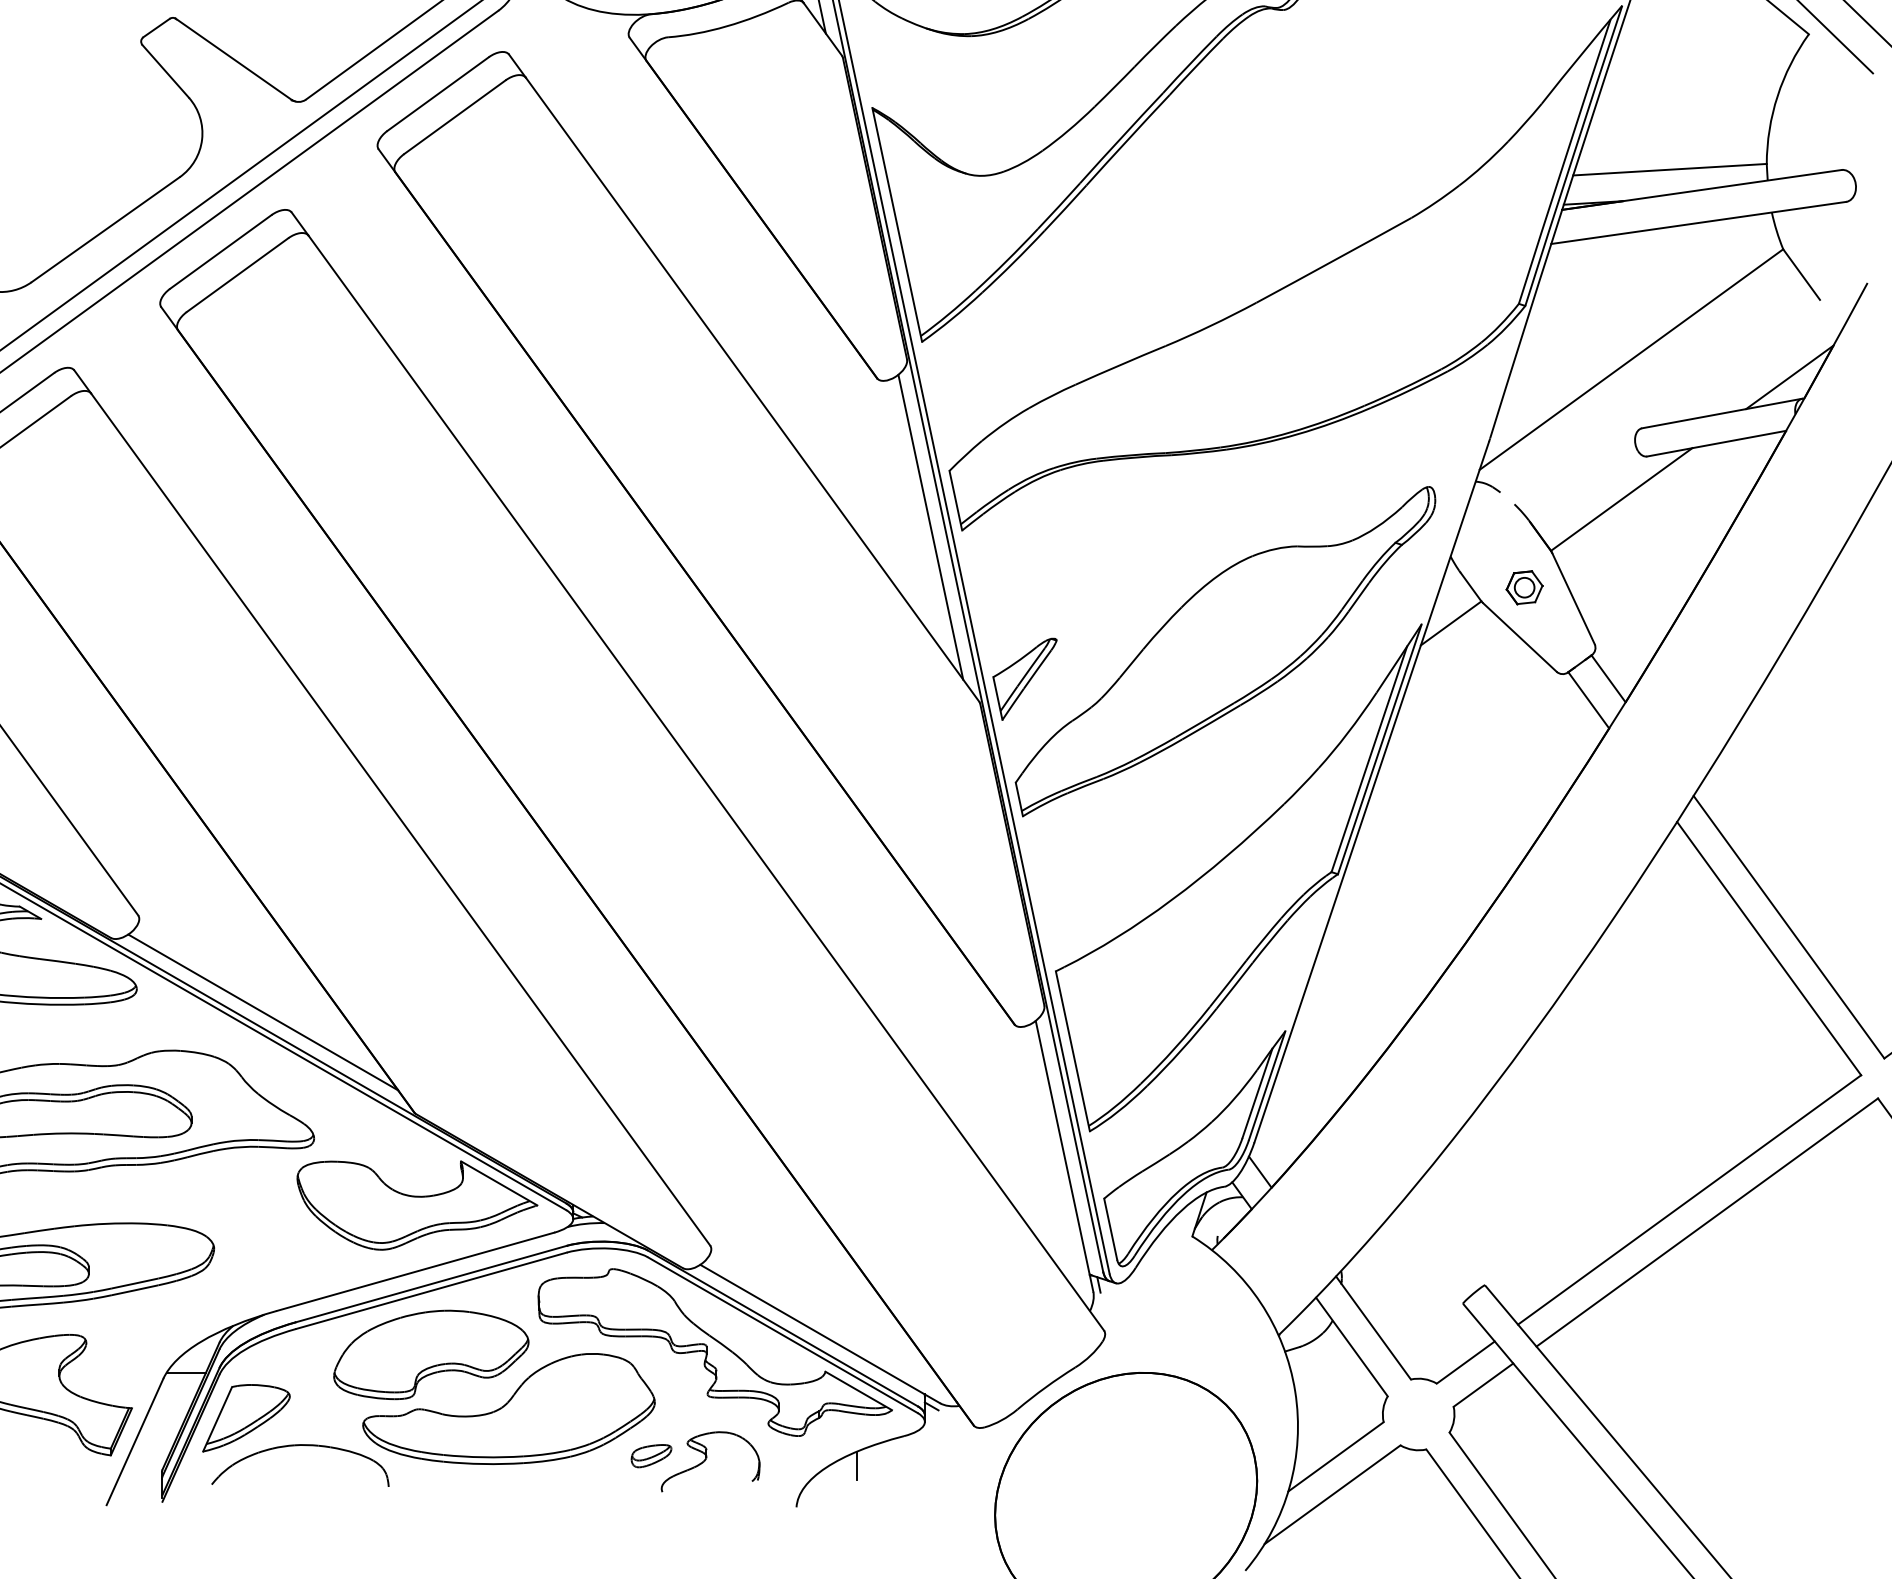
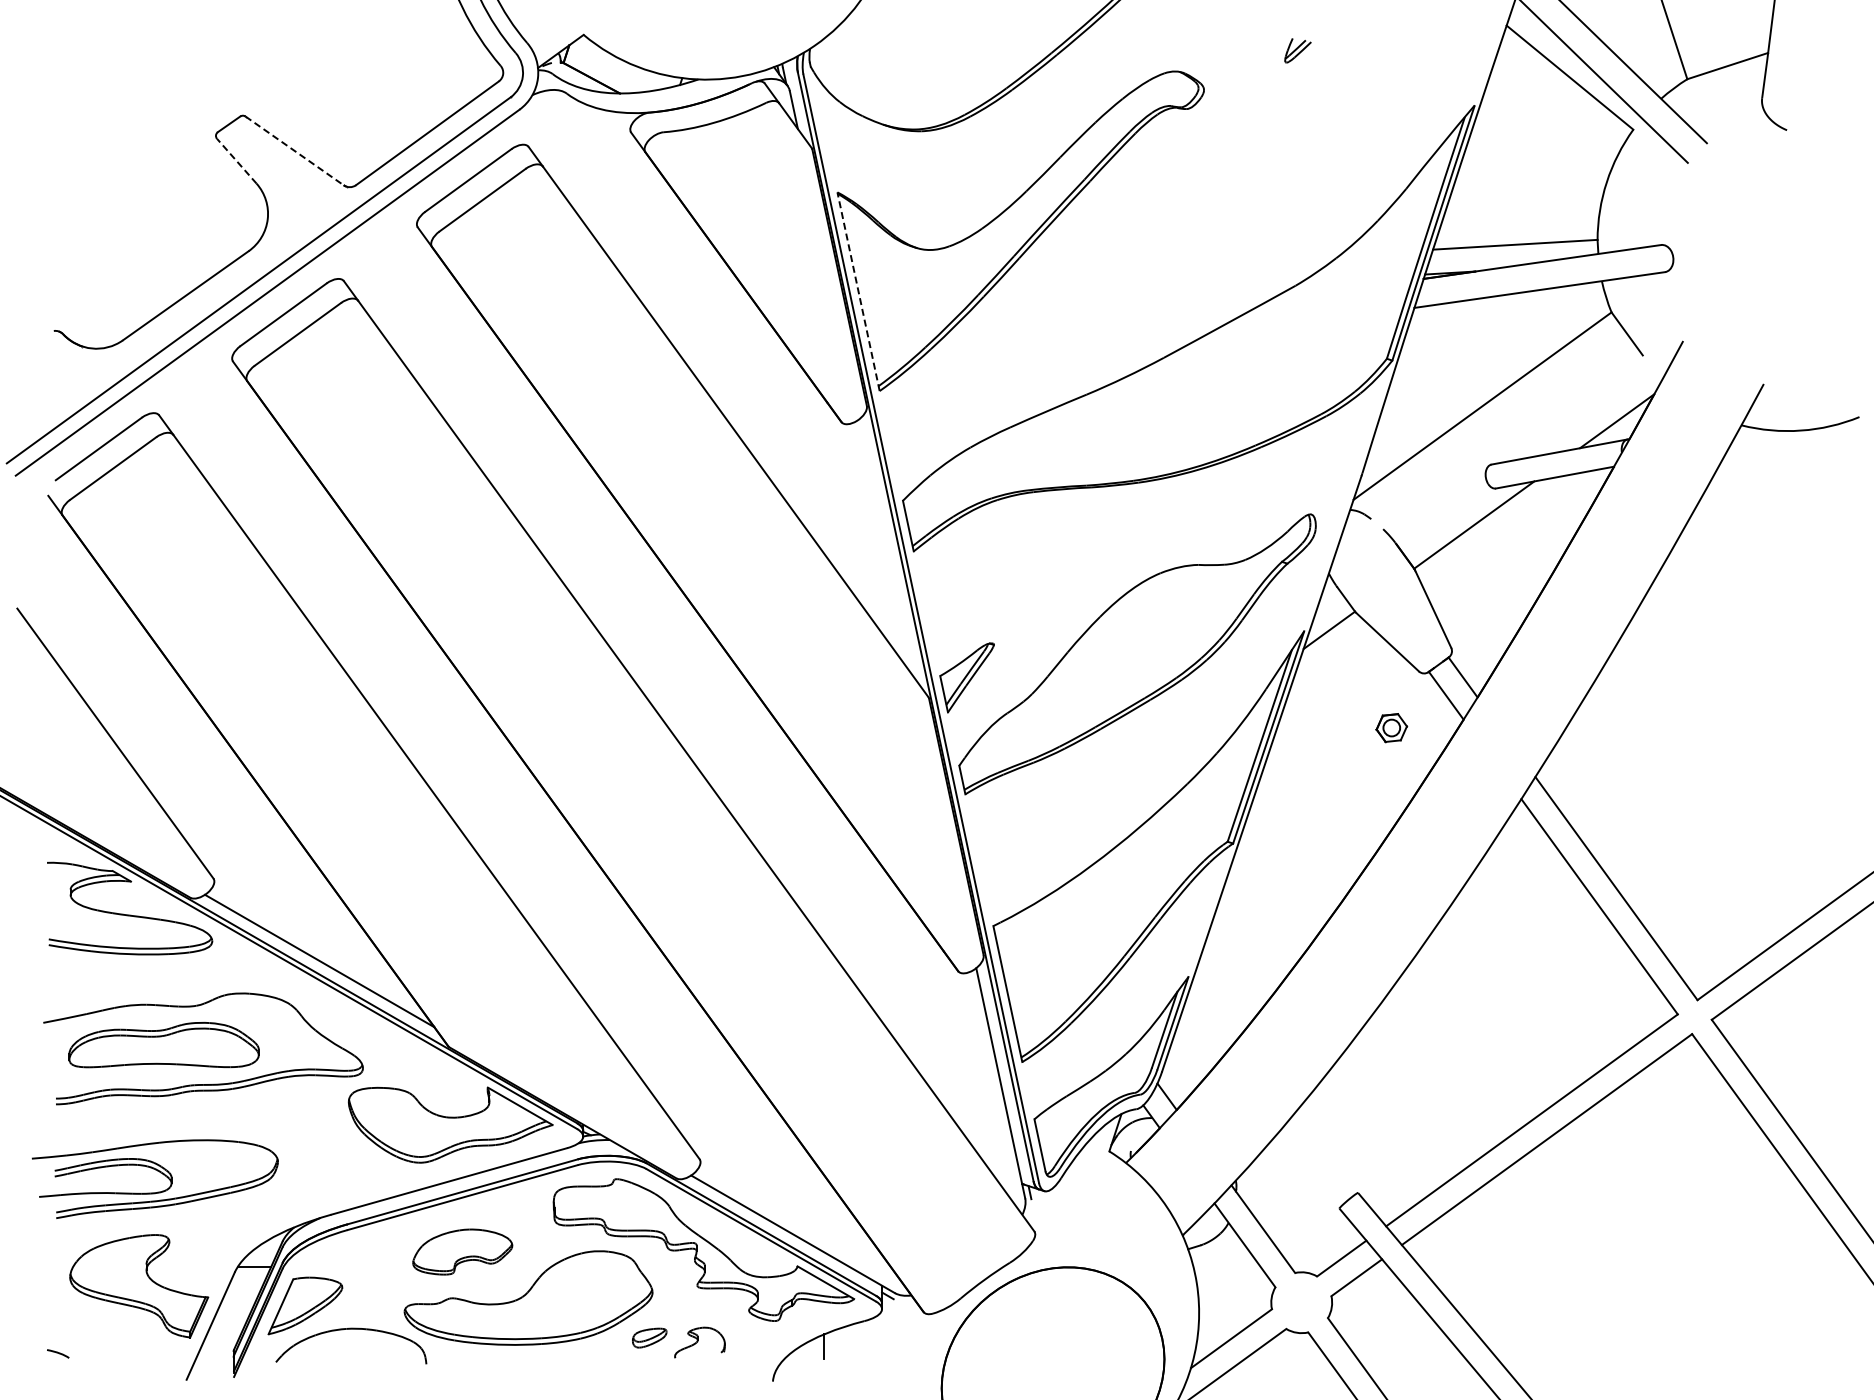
line: (233, 58) -> (294, 150), solid -> dashed
line: (165, 71) -> (236, 161), solid -> dashed
line: (897, 224) -> (858, 291), solid -> dashed
line: (930, 527) -> (886, 548), removed
part: (1524, 588) -> (1391, 728), moved
part: (431, 1354) -> (462, 1251), size x0.6
part: (710, 1461) -> (699, 1342), size x0.6

